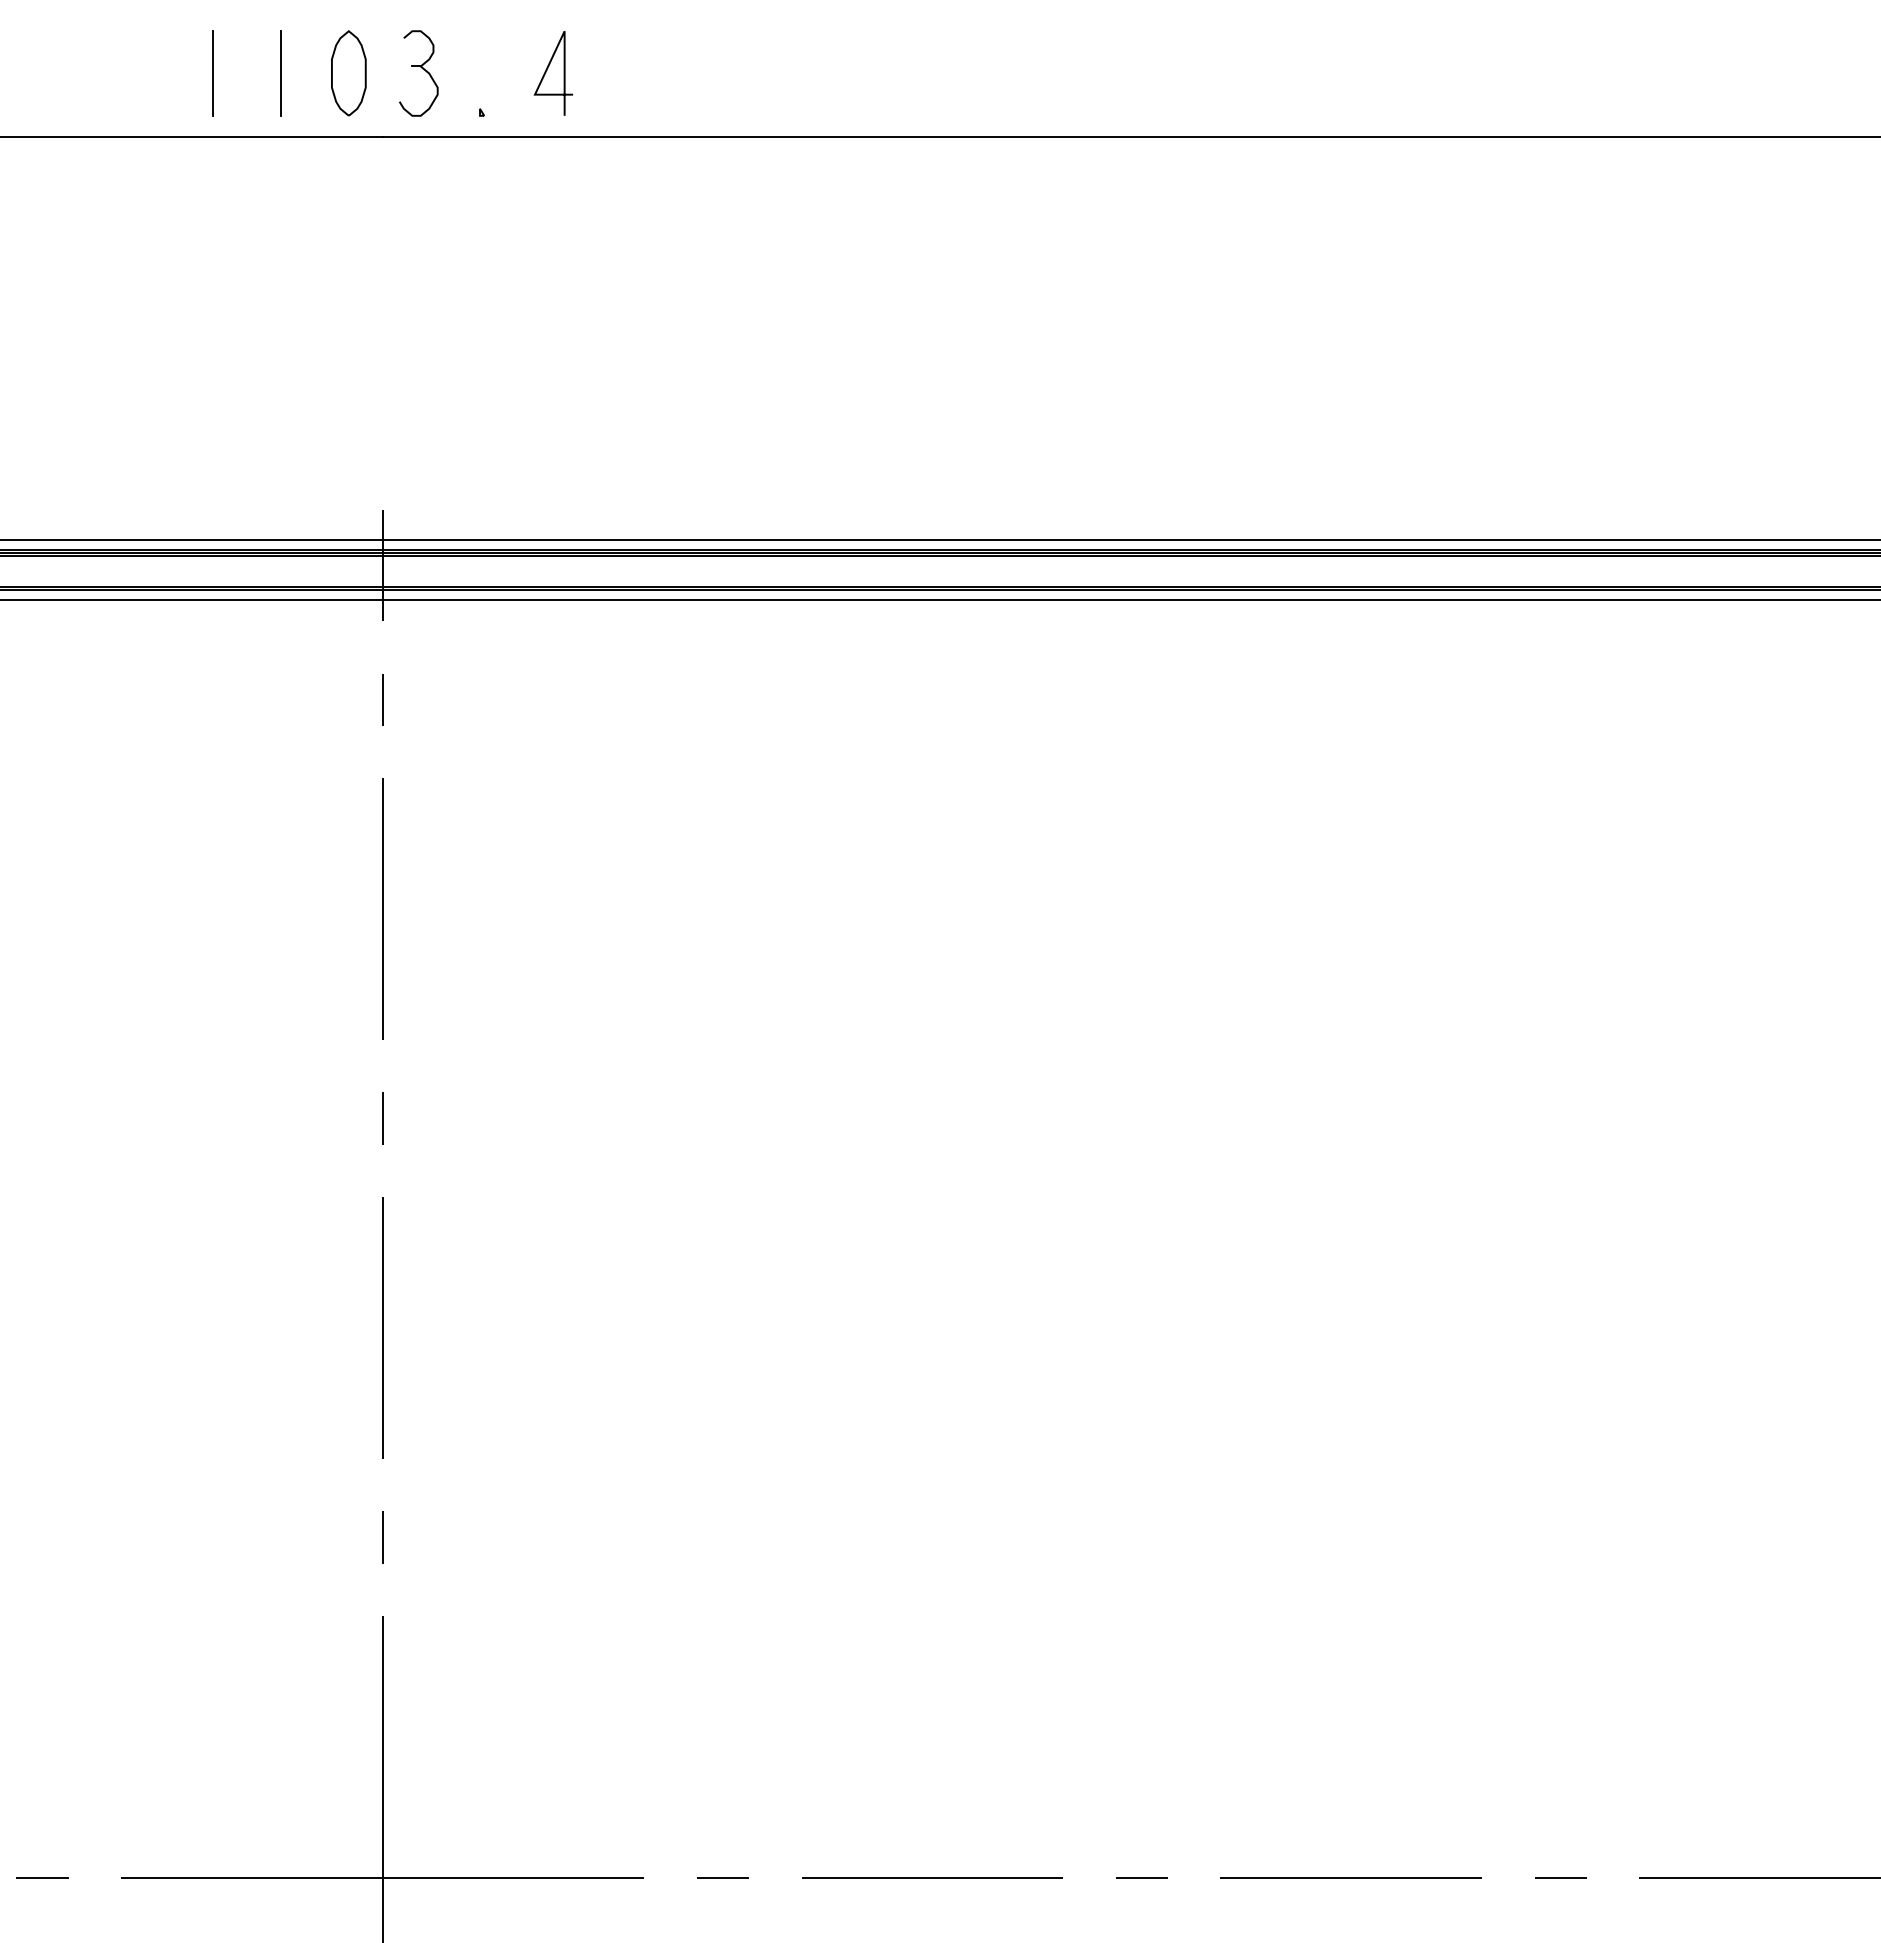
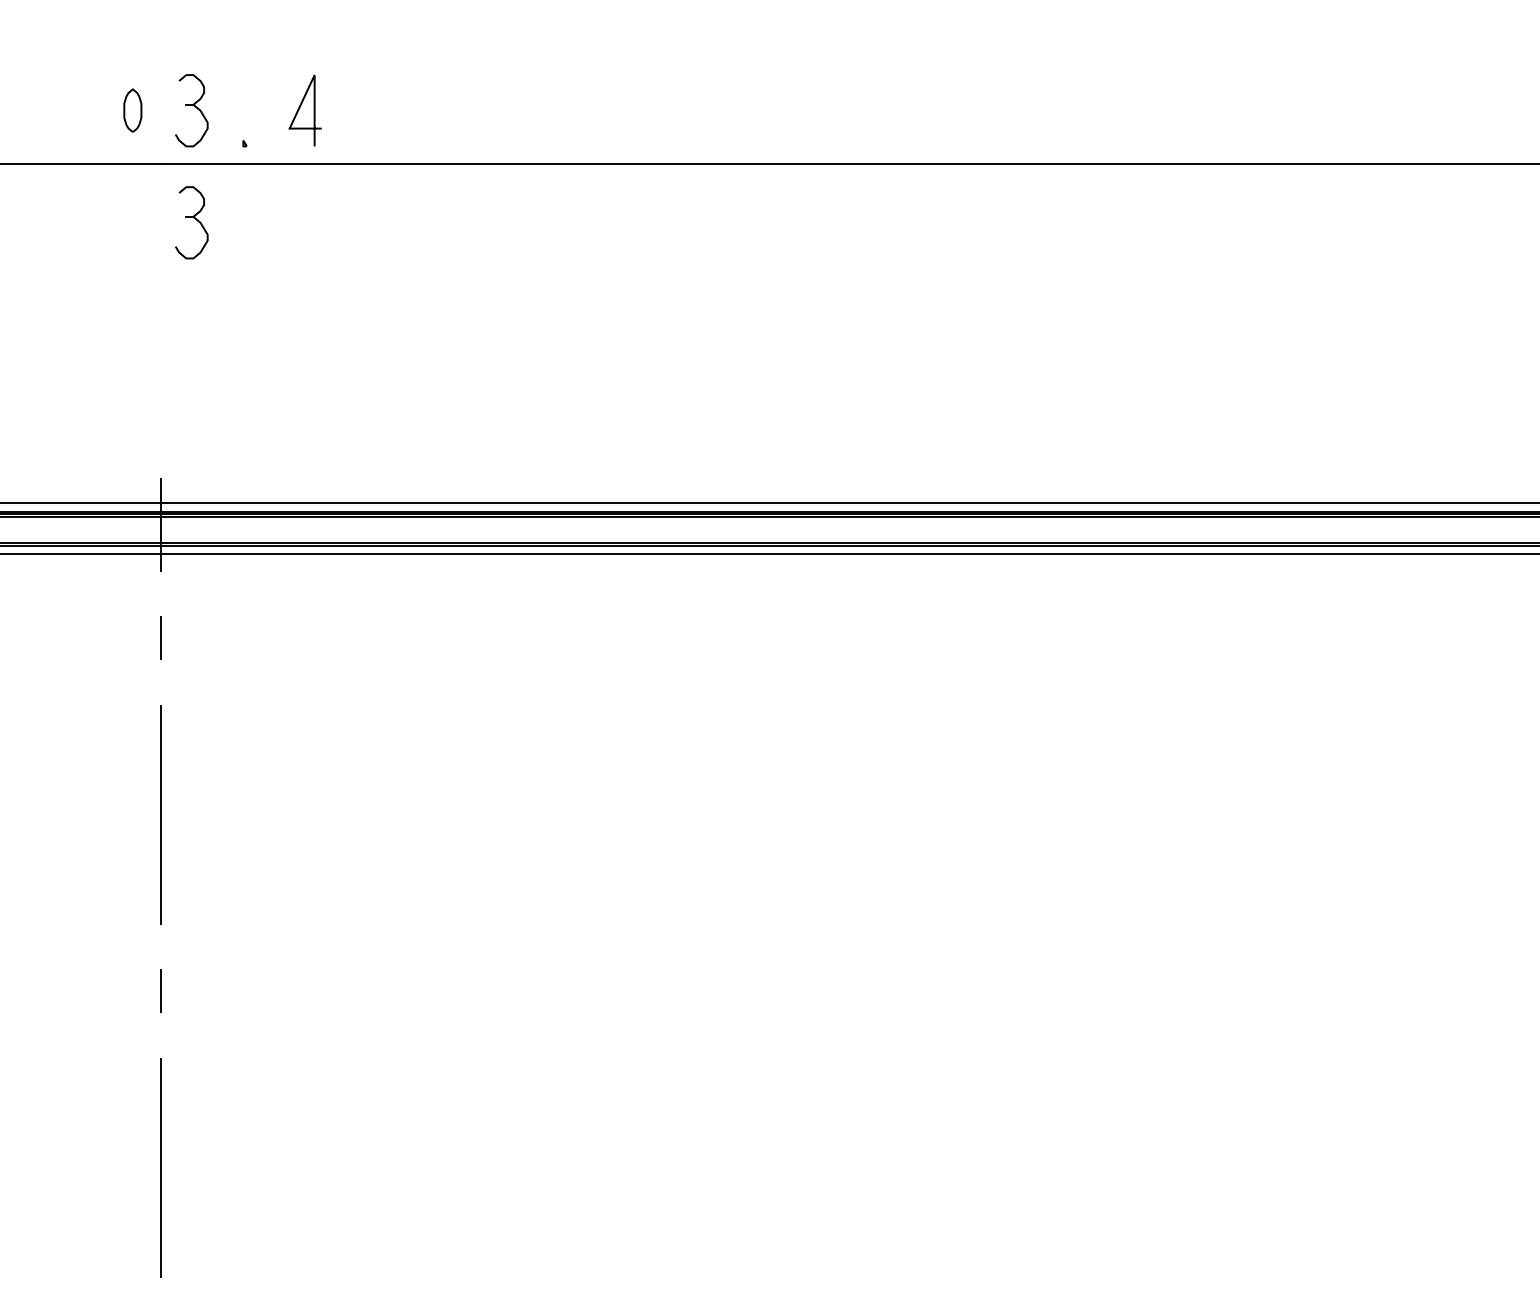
line: (213, 73) -> (18, 110), removed
line: (281, 73) -> (76, 110), removed
part: (348, 73) -> (132, 110), size x0.6
part: (418, 206) -> (191, 222), added

